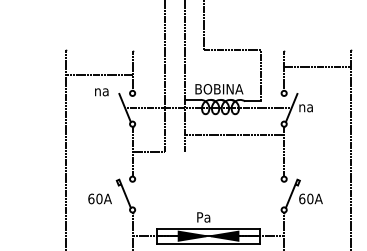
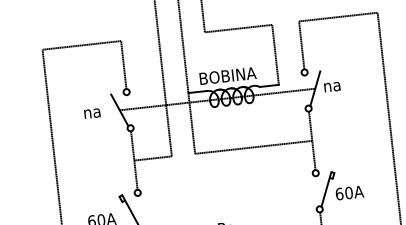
line: (317, 66) -> (338, 16), moved
line: (98, 74) -> (80, 44), moved
text: (101, 92) -> (92, 113), moved
line: (234, 134) -> (253, 147), moved

